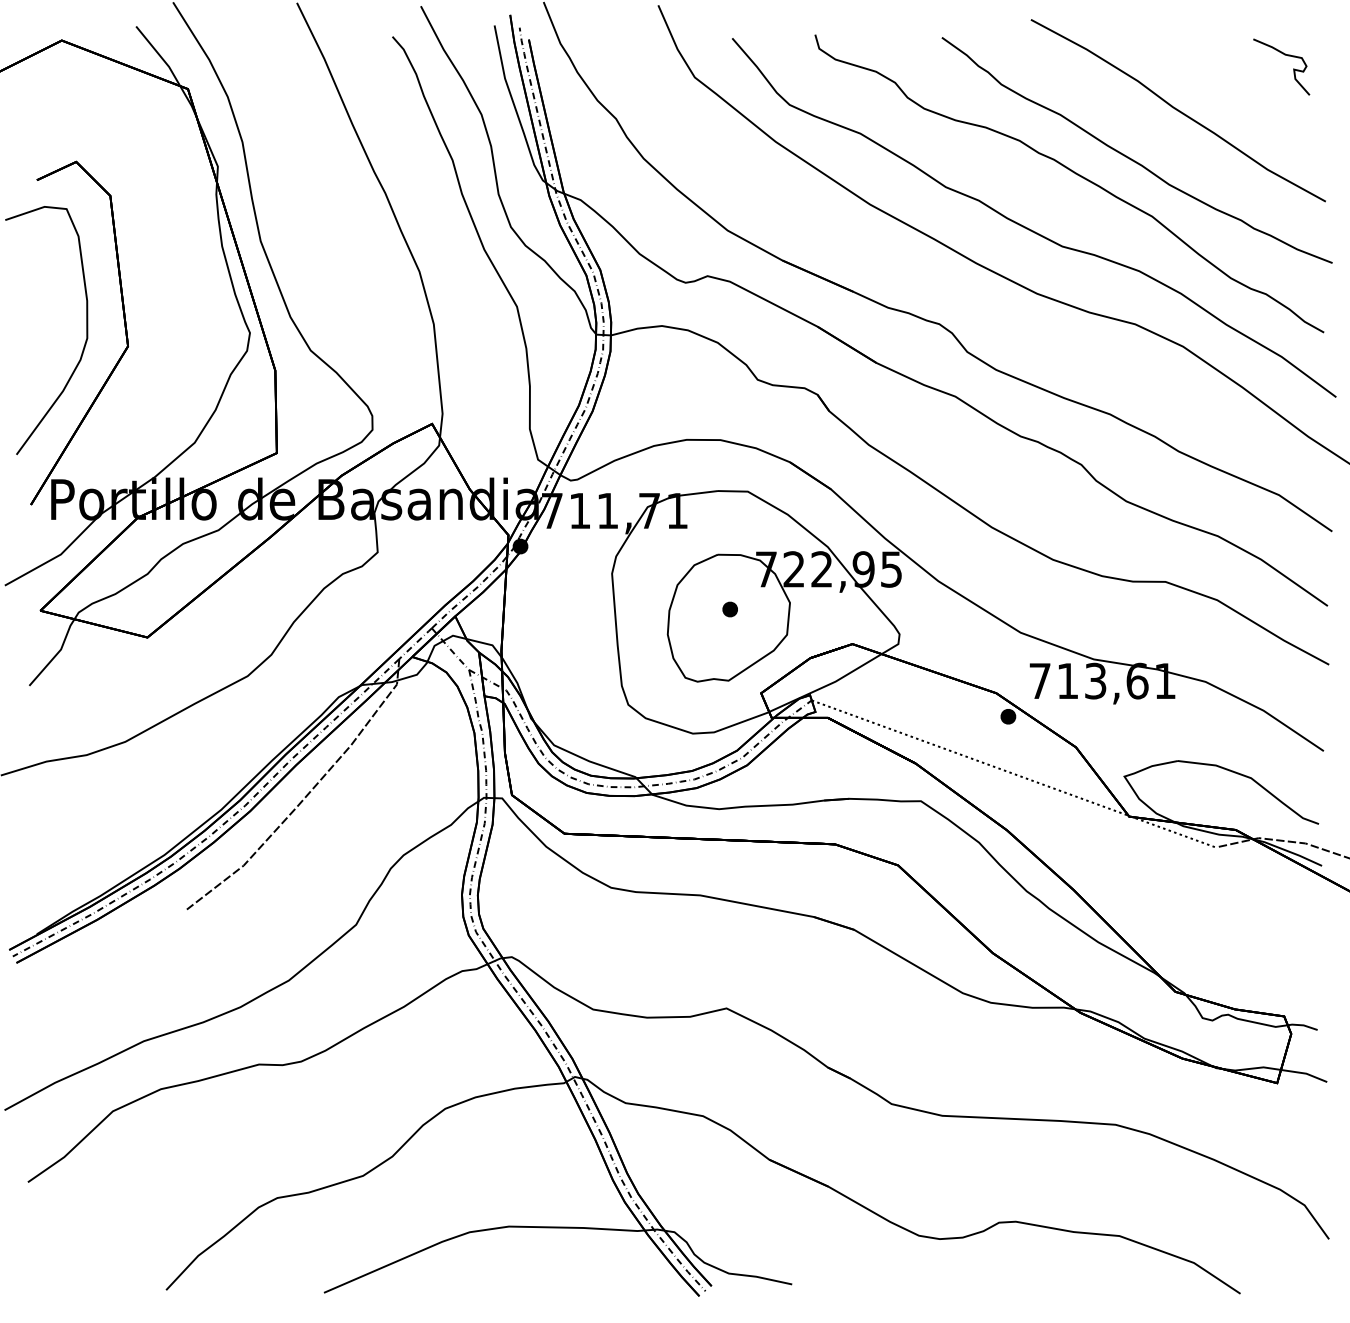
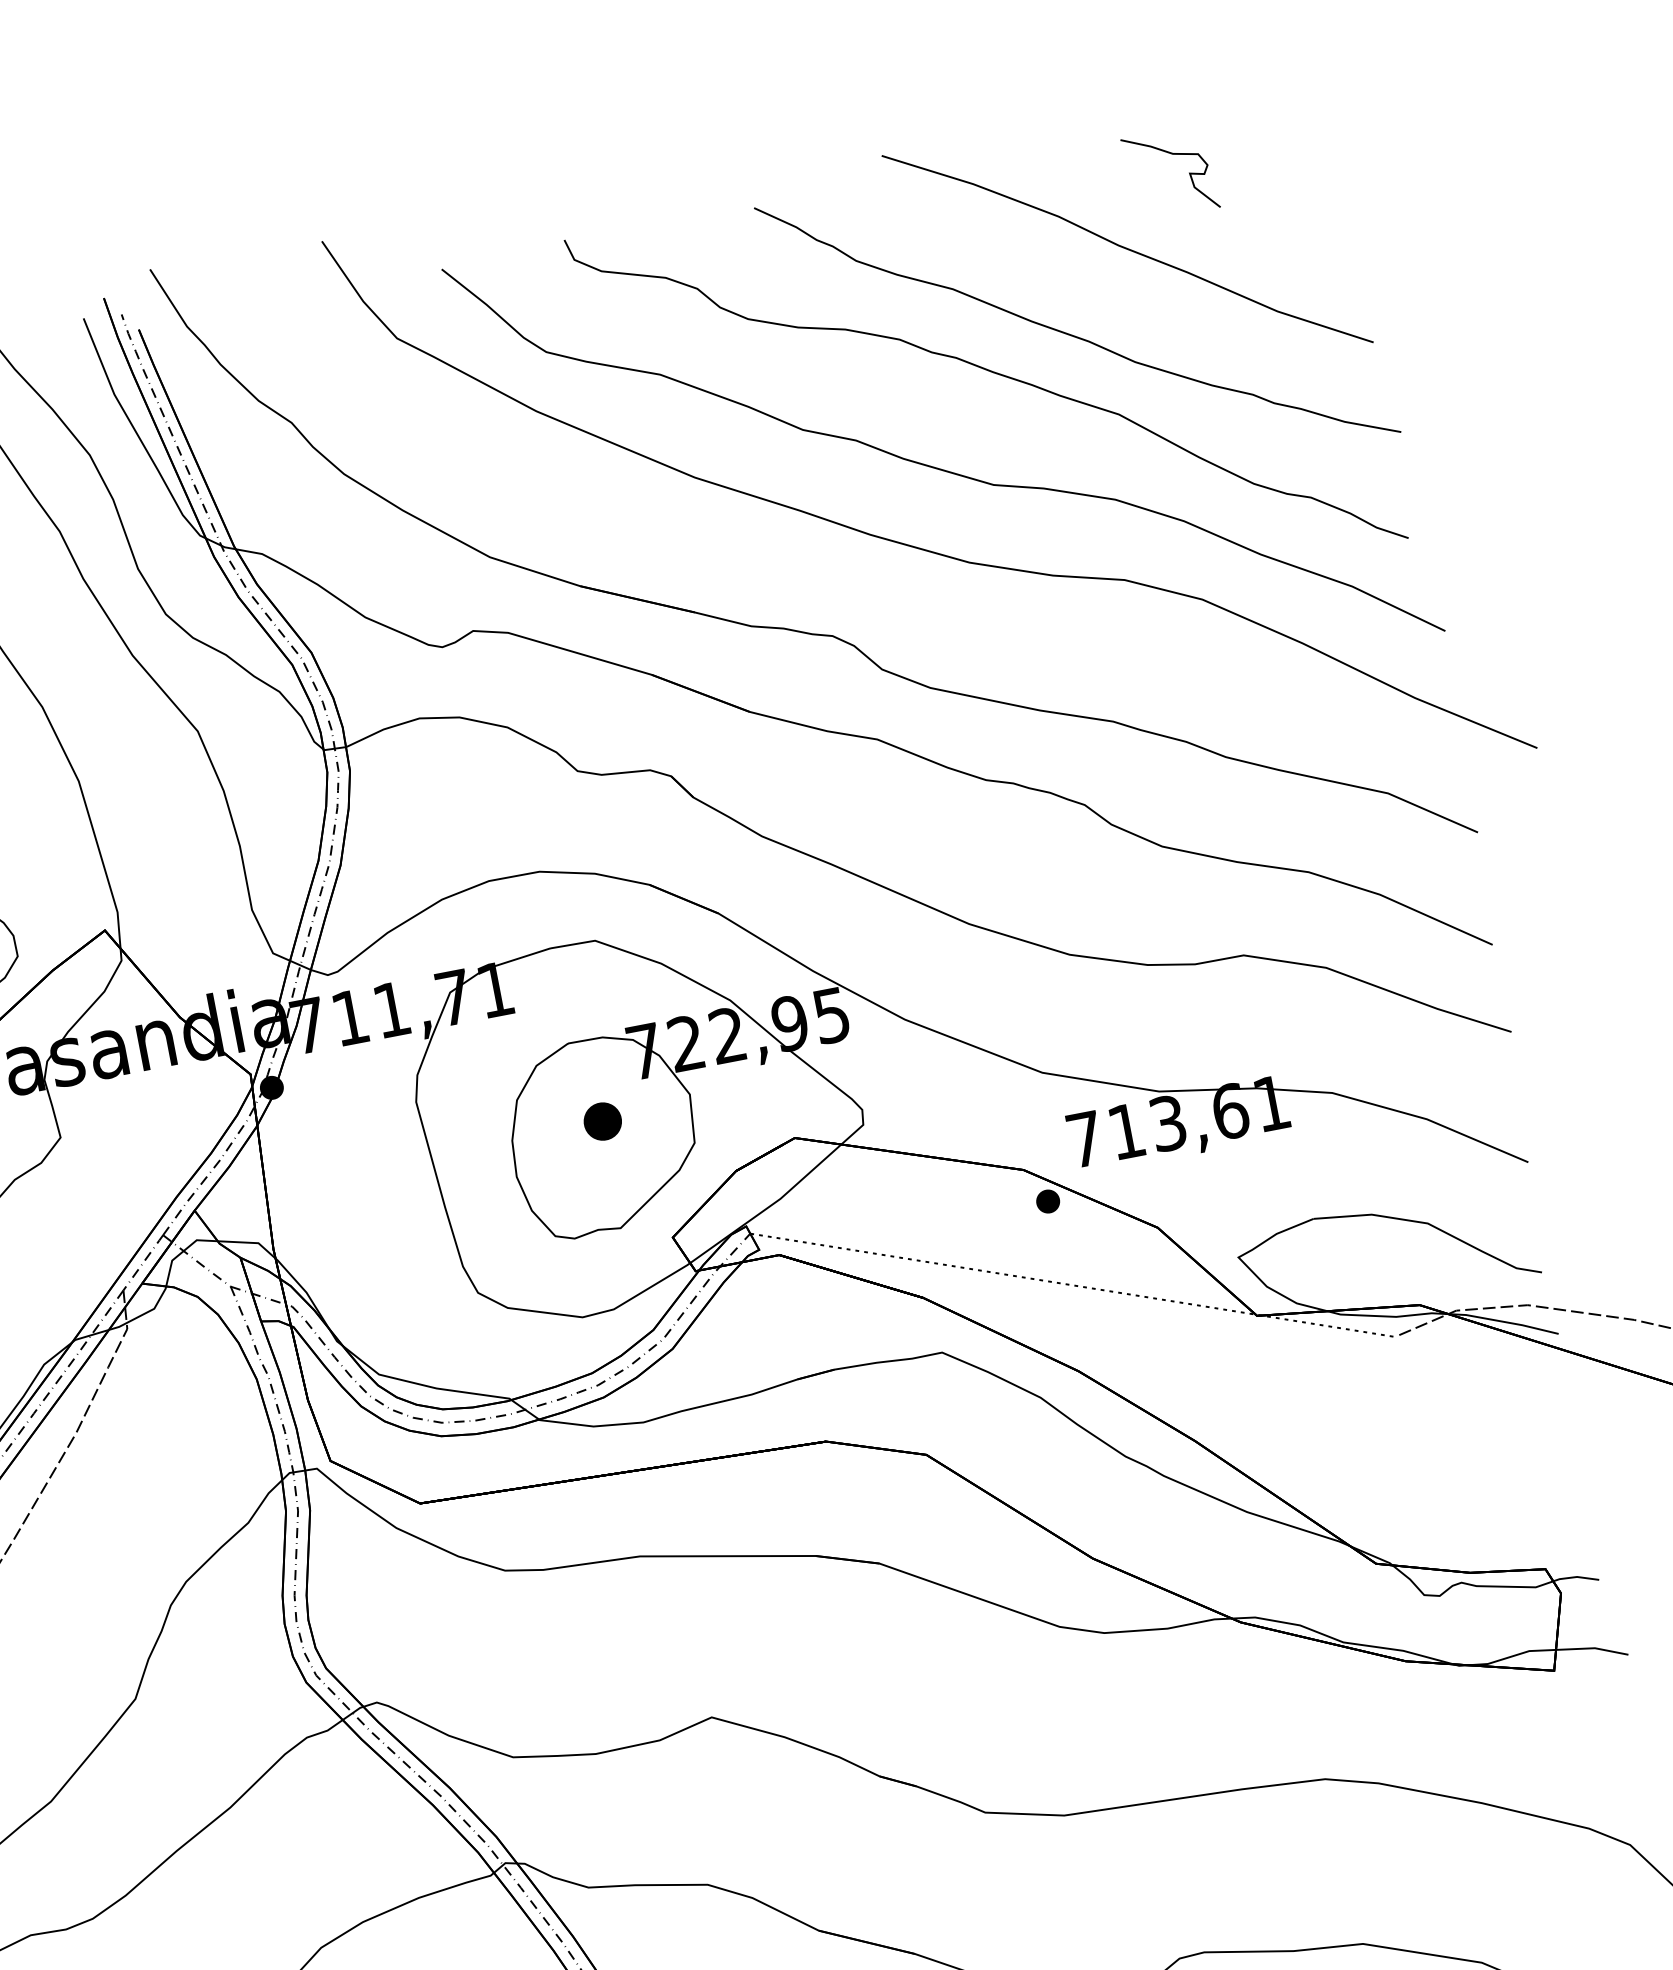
curve: (1284, 55) -> (1171, 155), moved
part: (729, 609) -> (601, 1121), size x1.6

